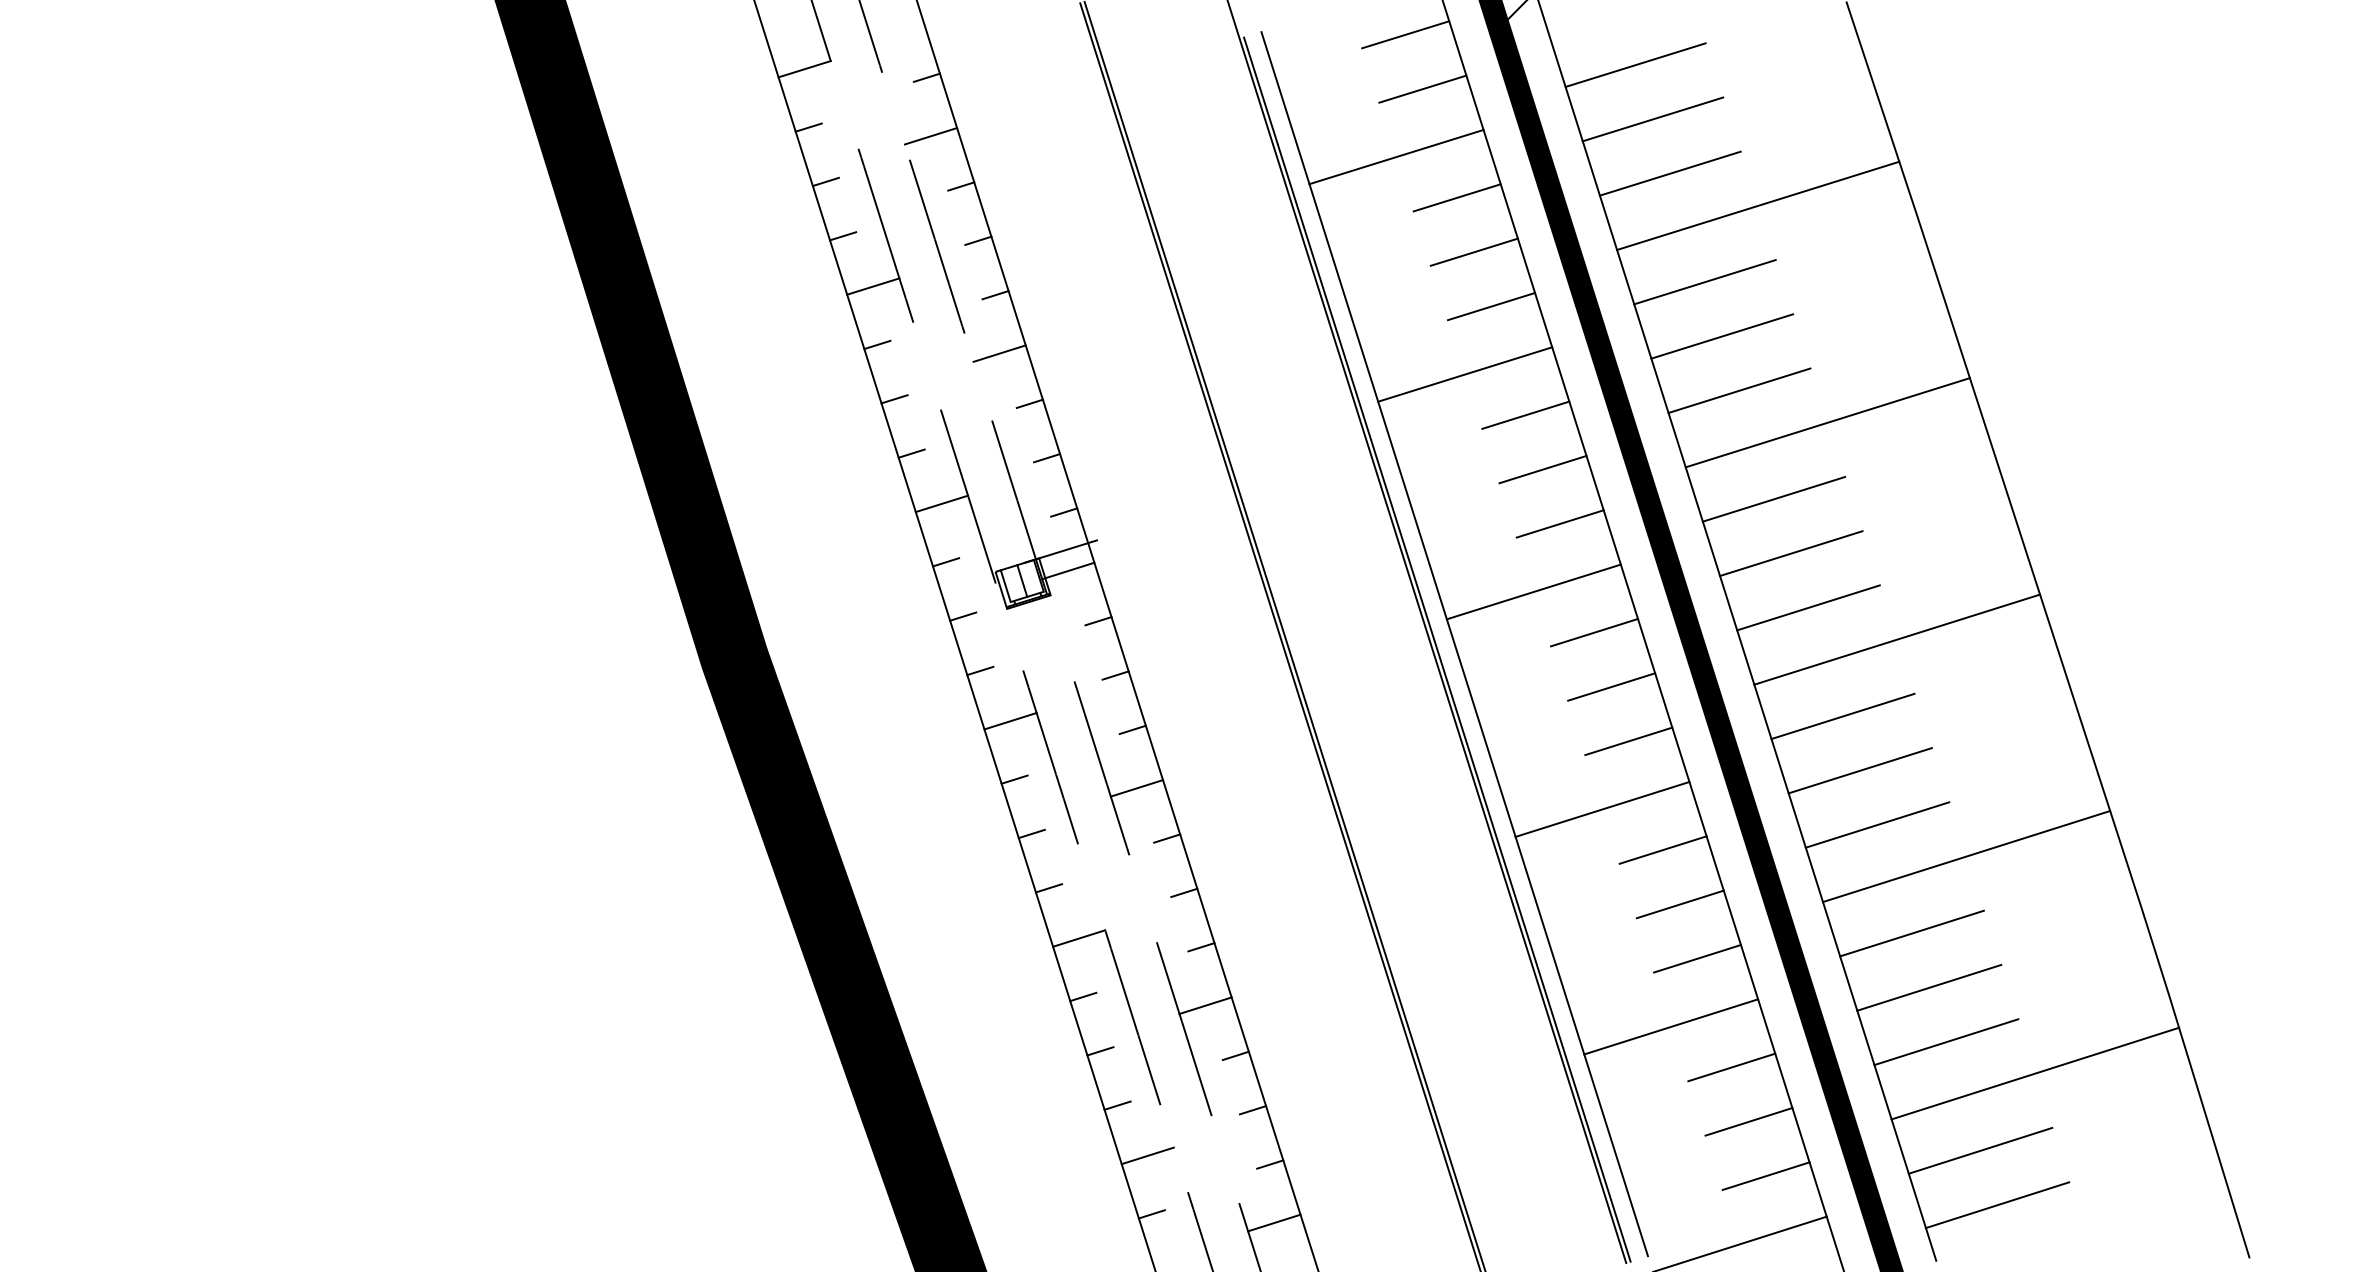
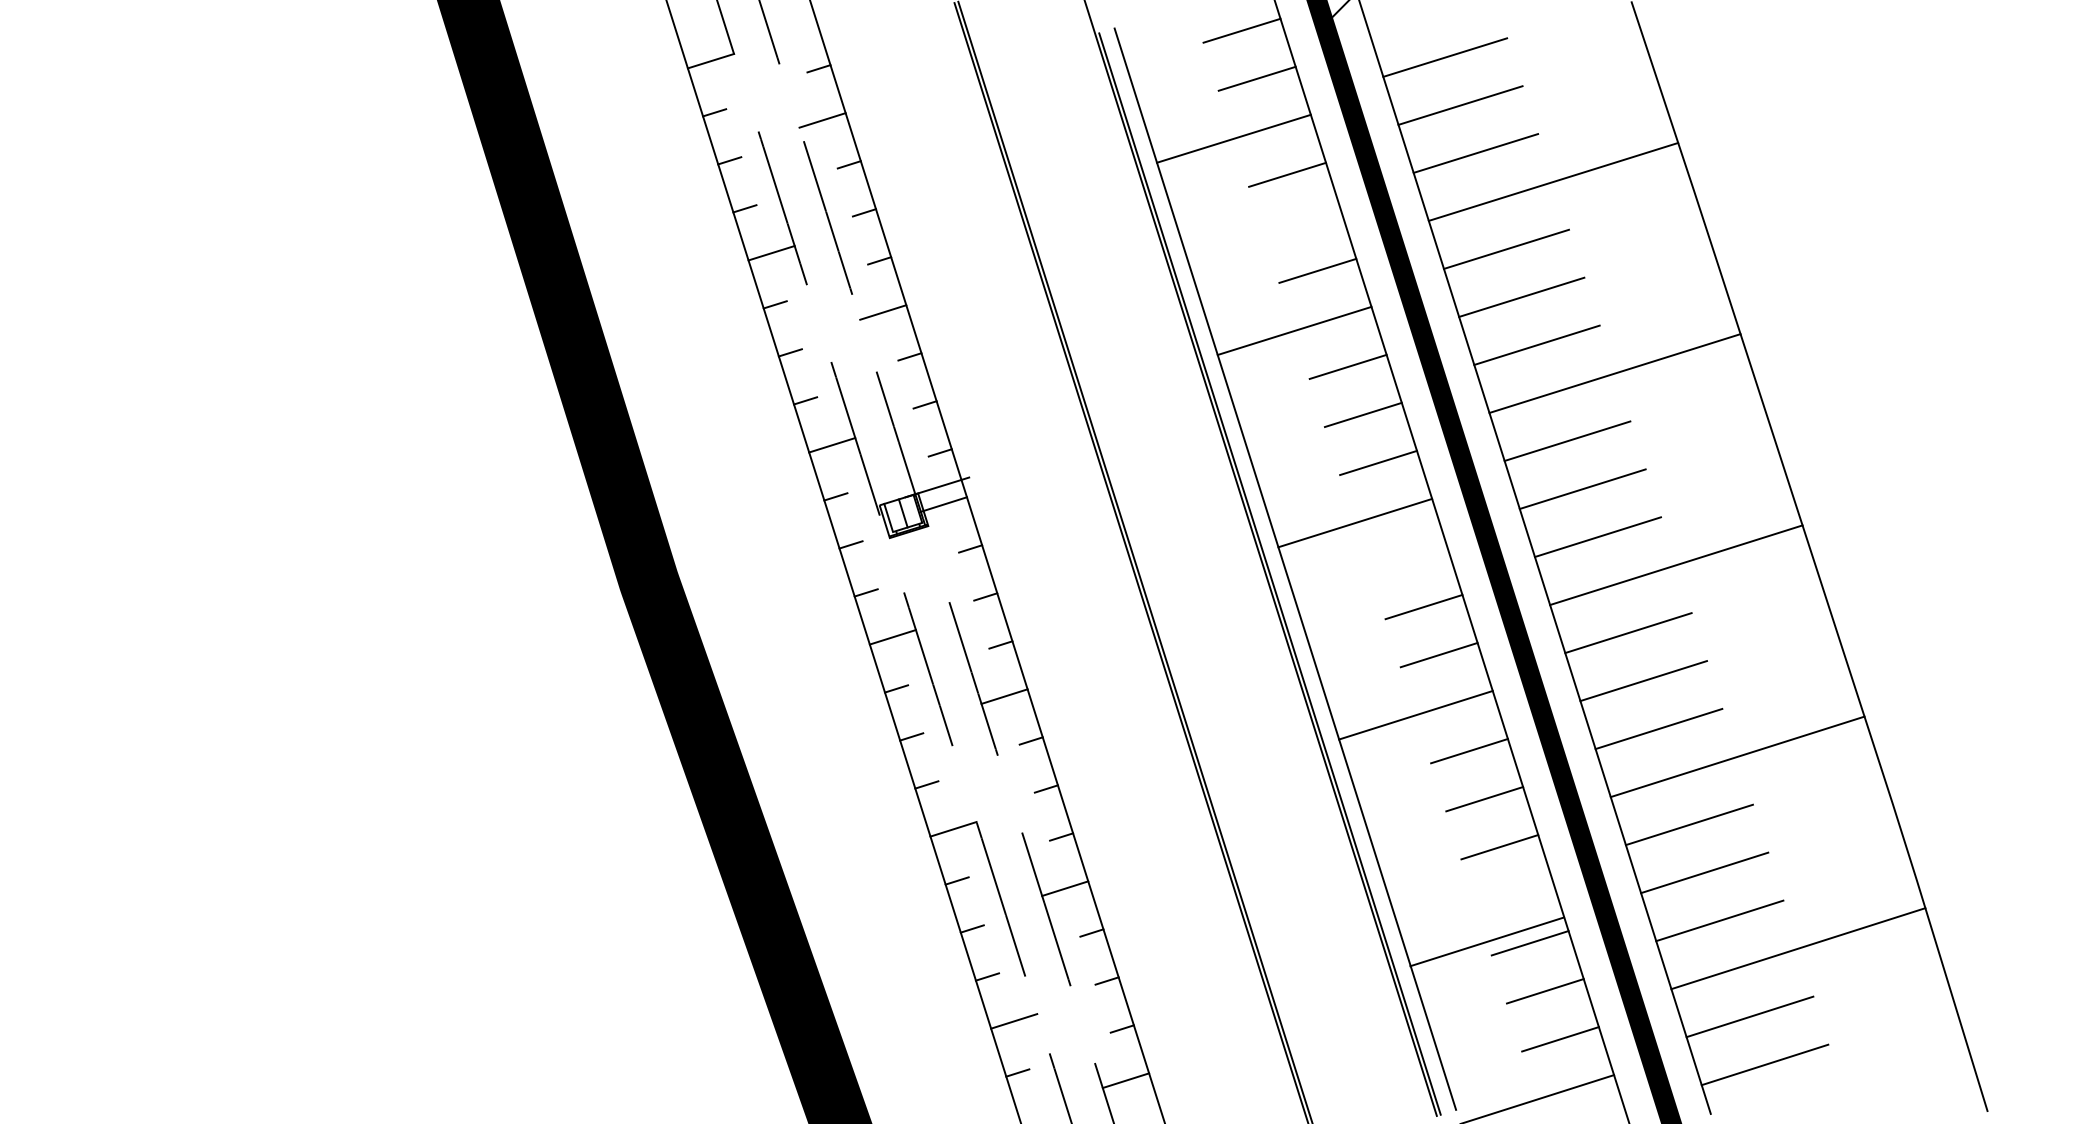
line: (1473, 251) -> (1301, 222), removed
line: (1594, 632) -> (1408, 558), removed
line: (1671, 1026) -> (1487, 941), moved

